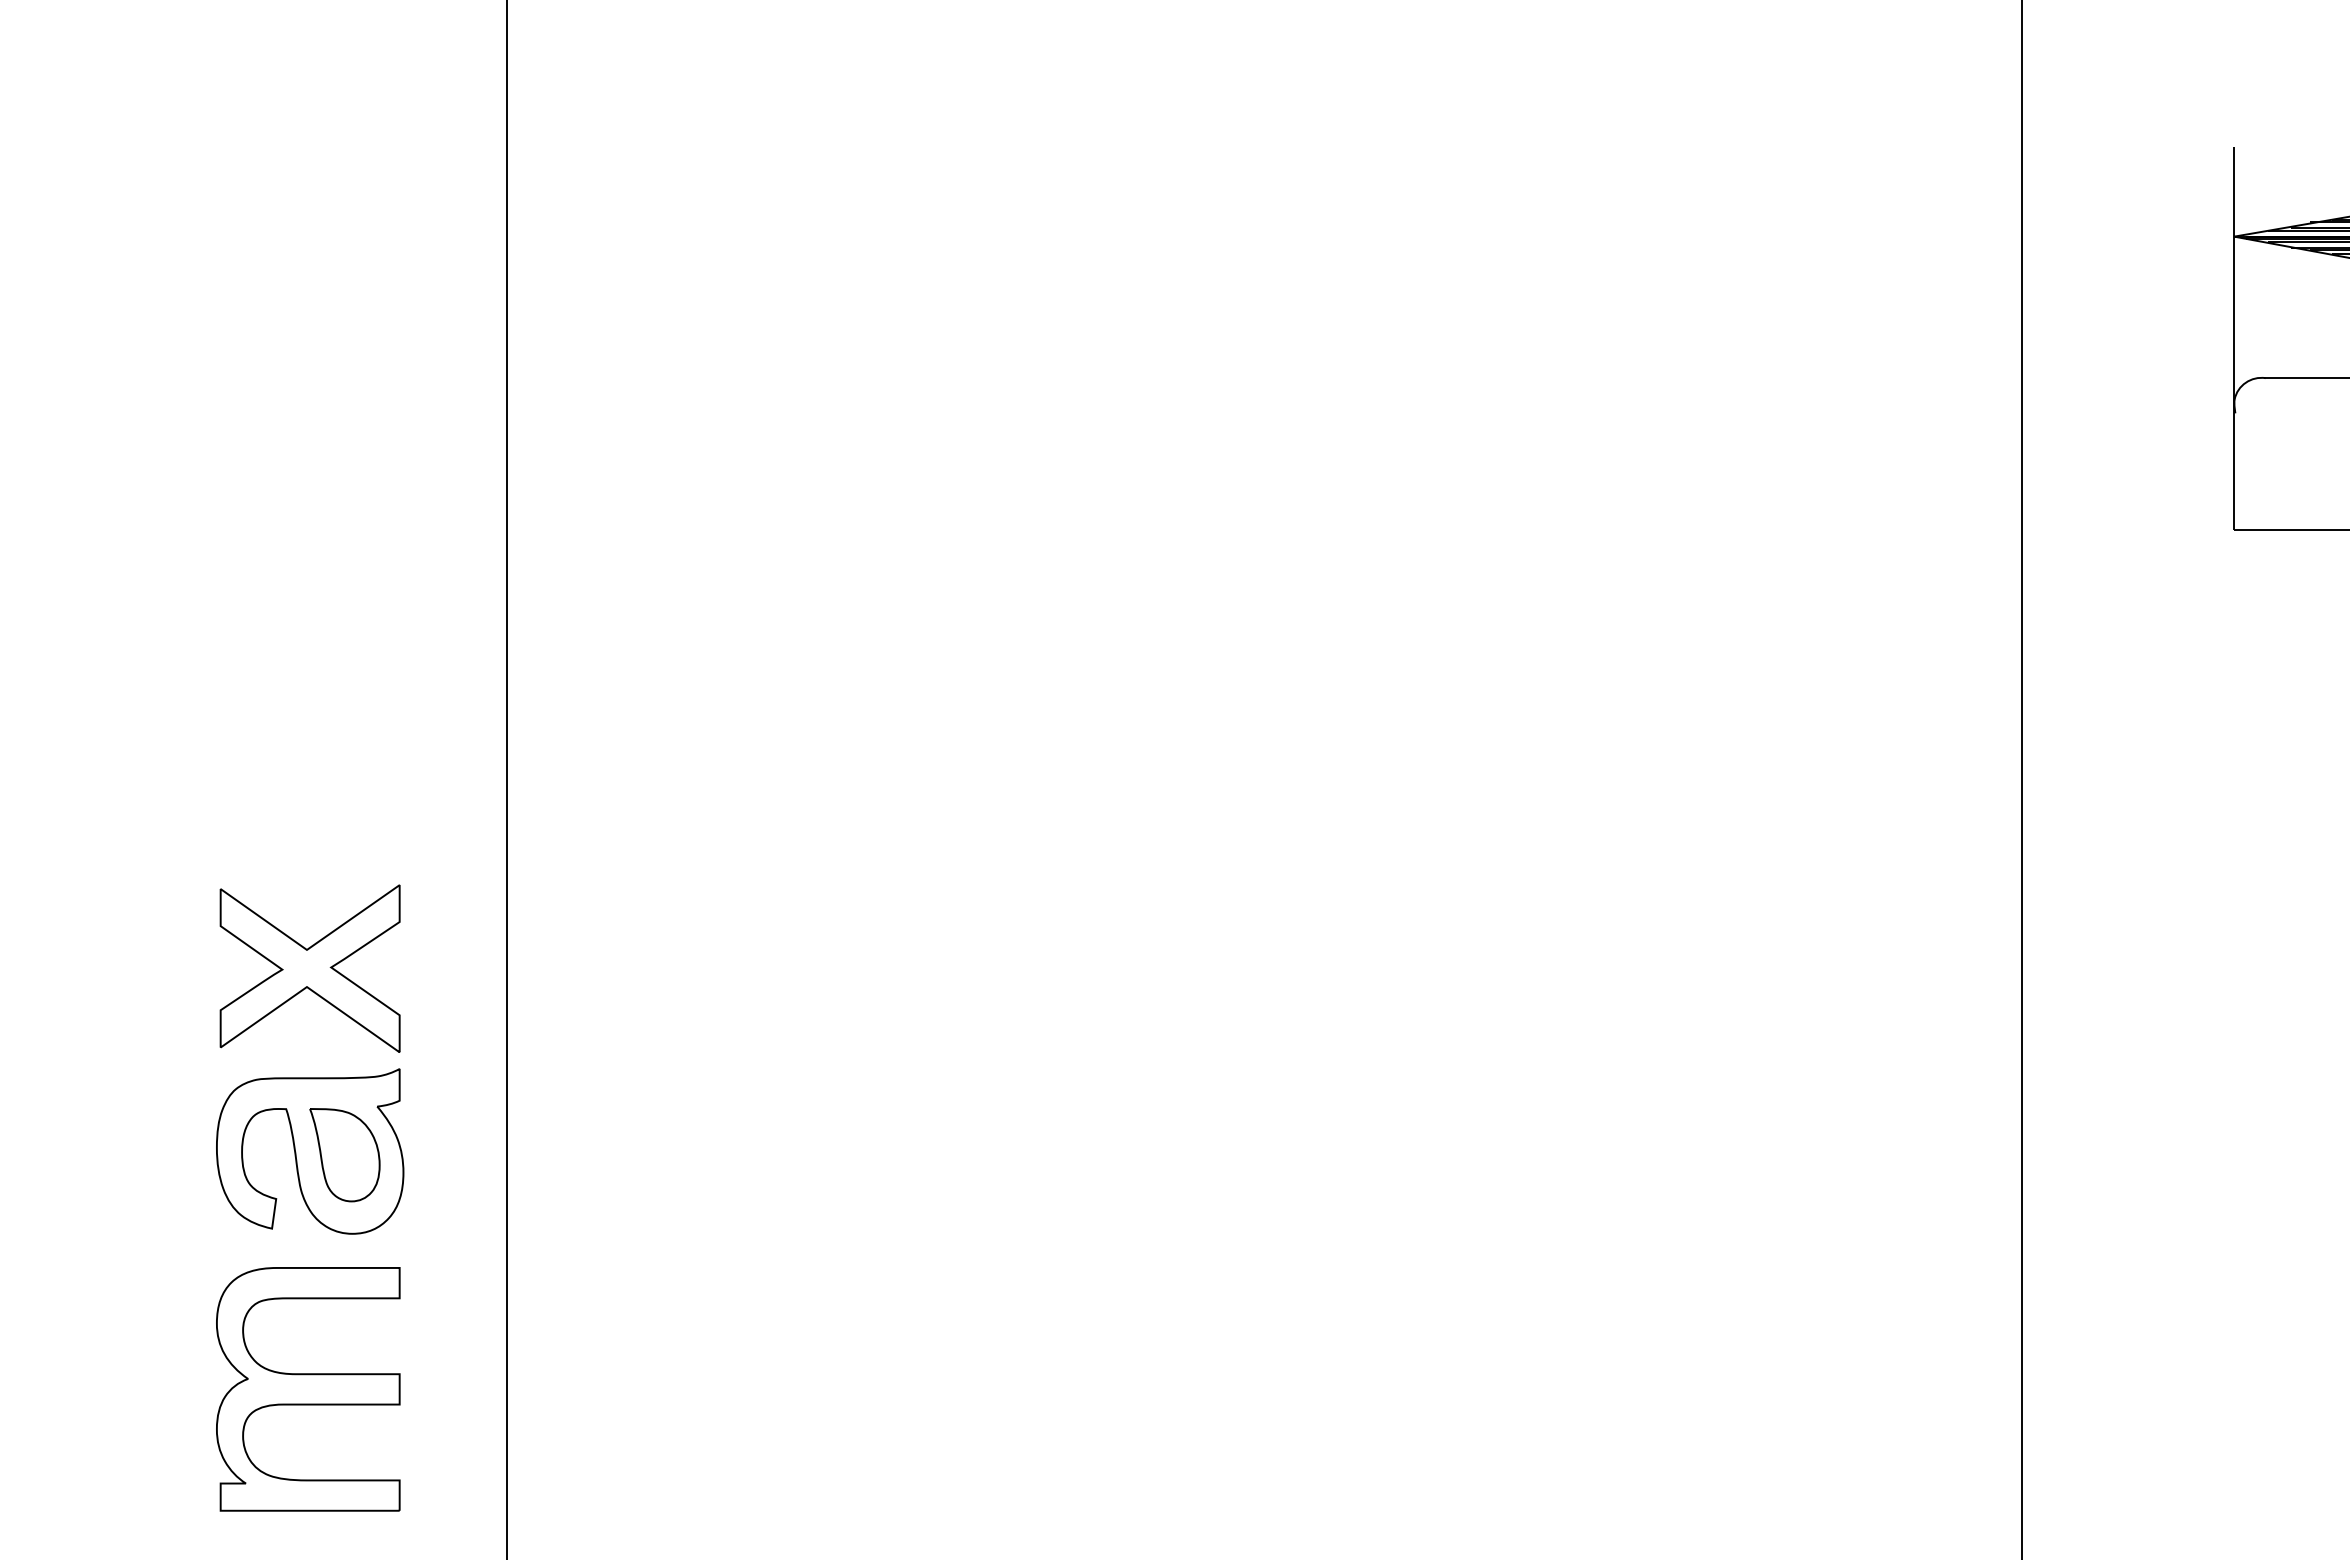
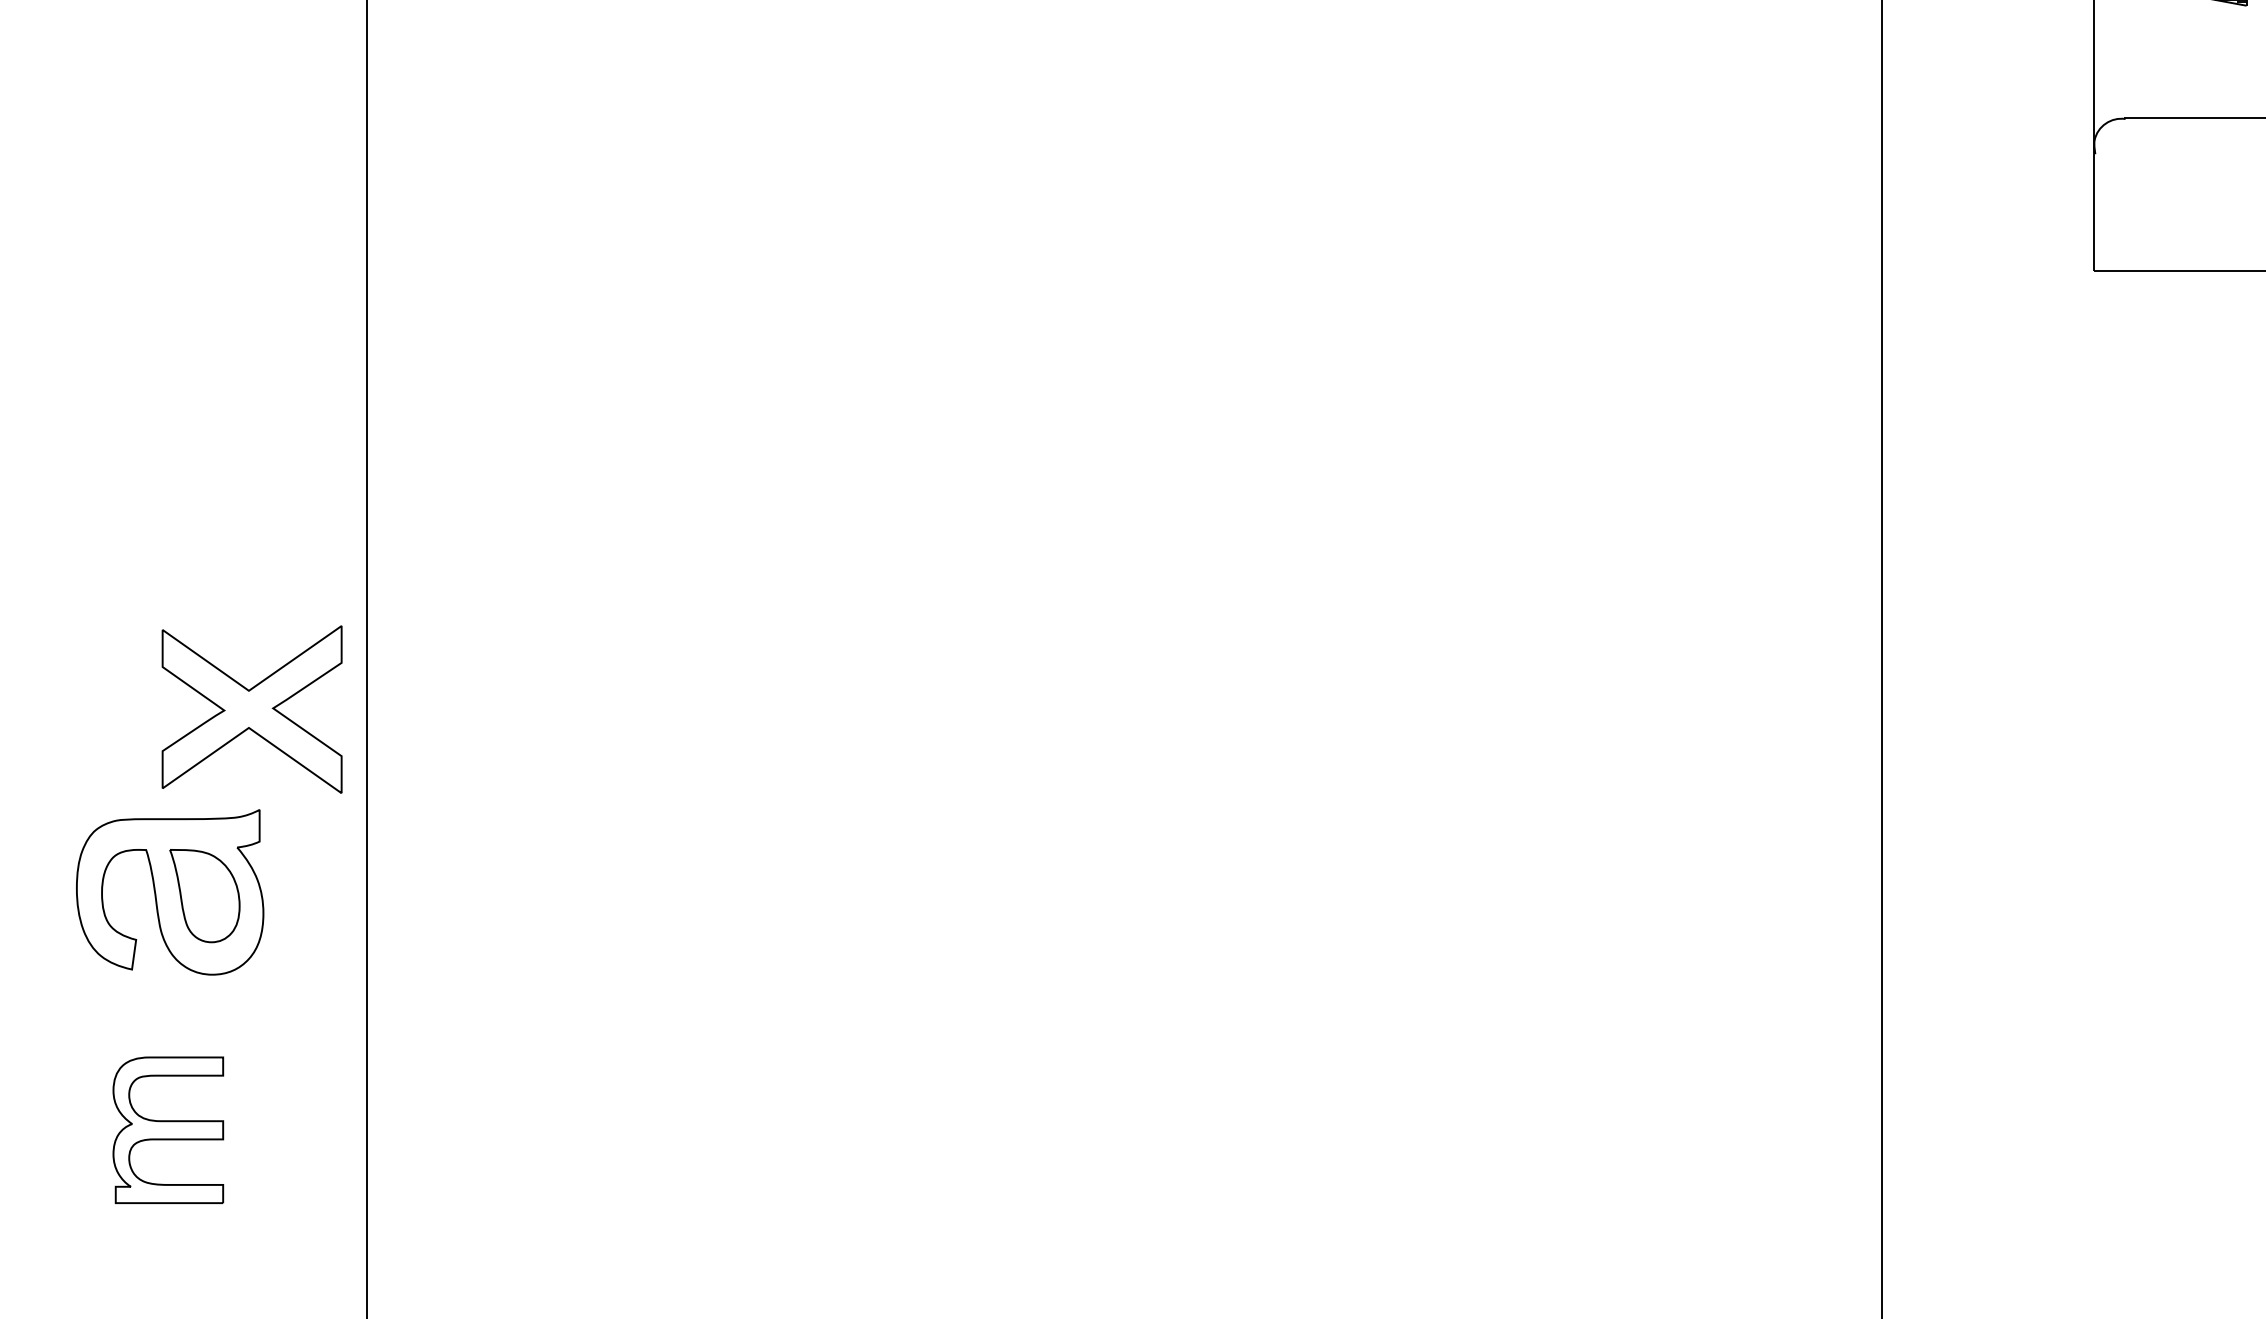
part: (309, 968) -> (251, 709), moved
part: (308, 1389) -> (168, 1130), size x0.6

